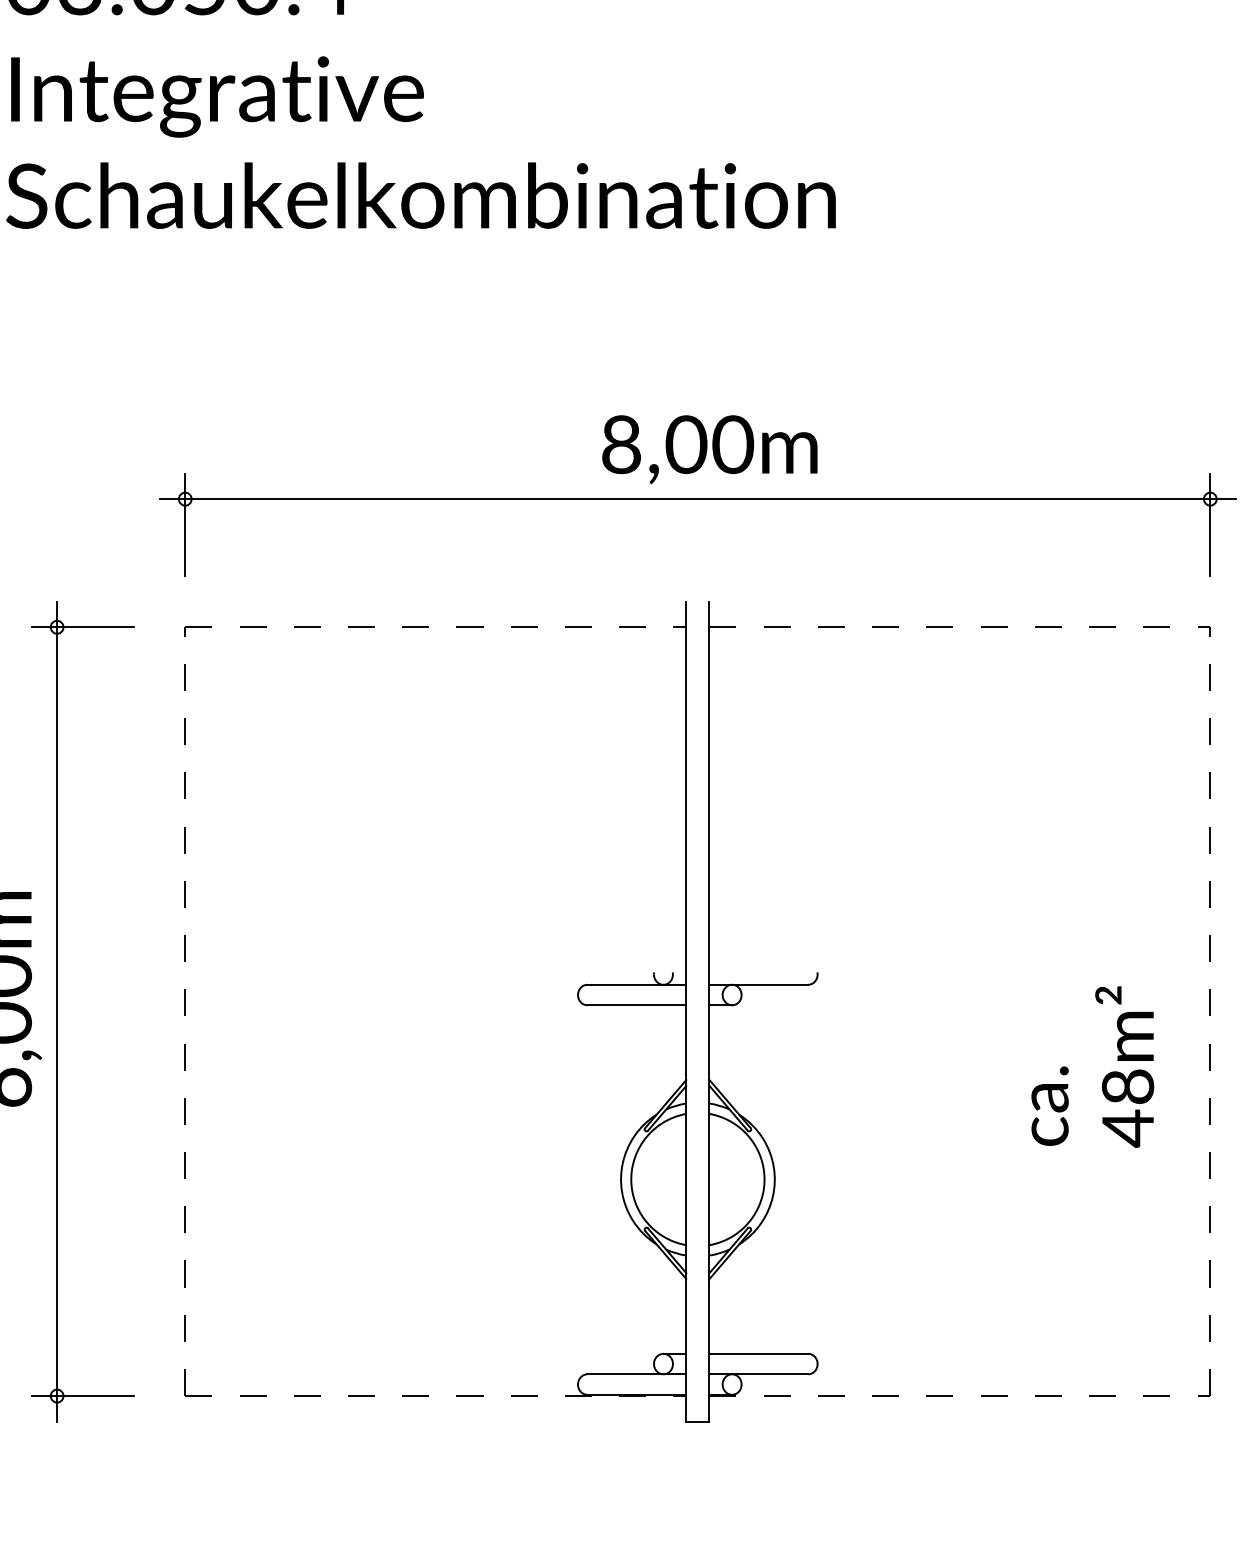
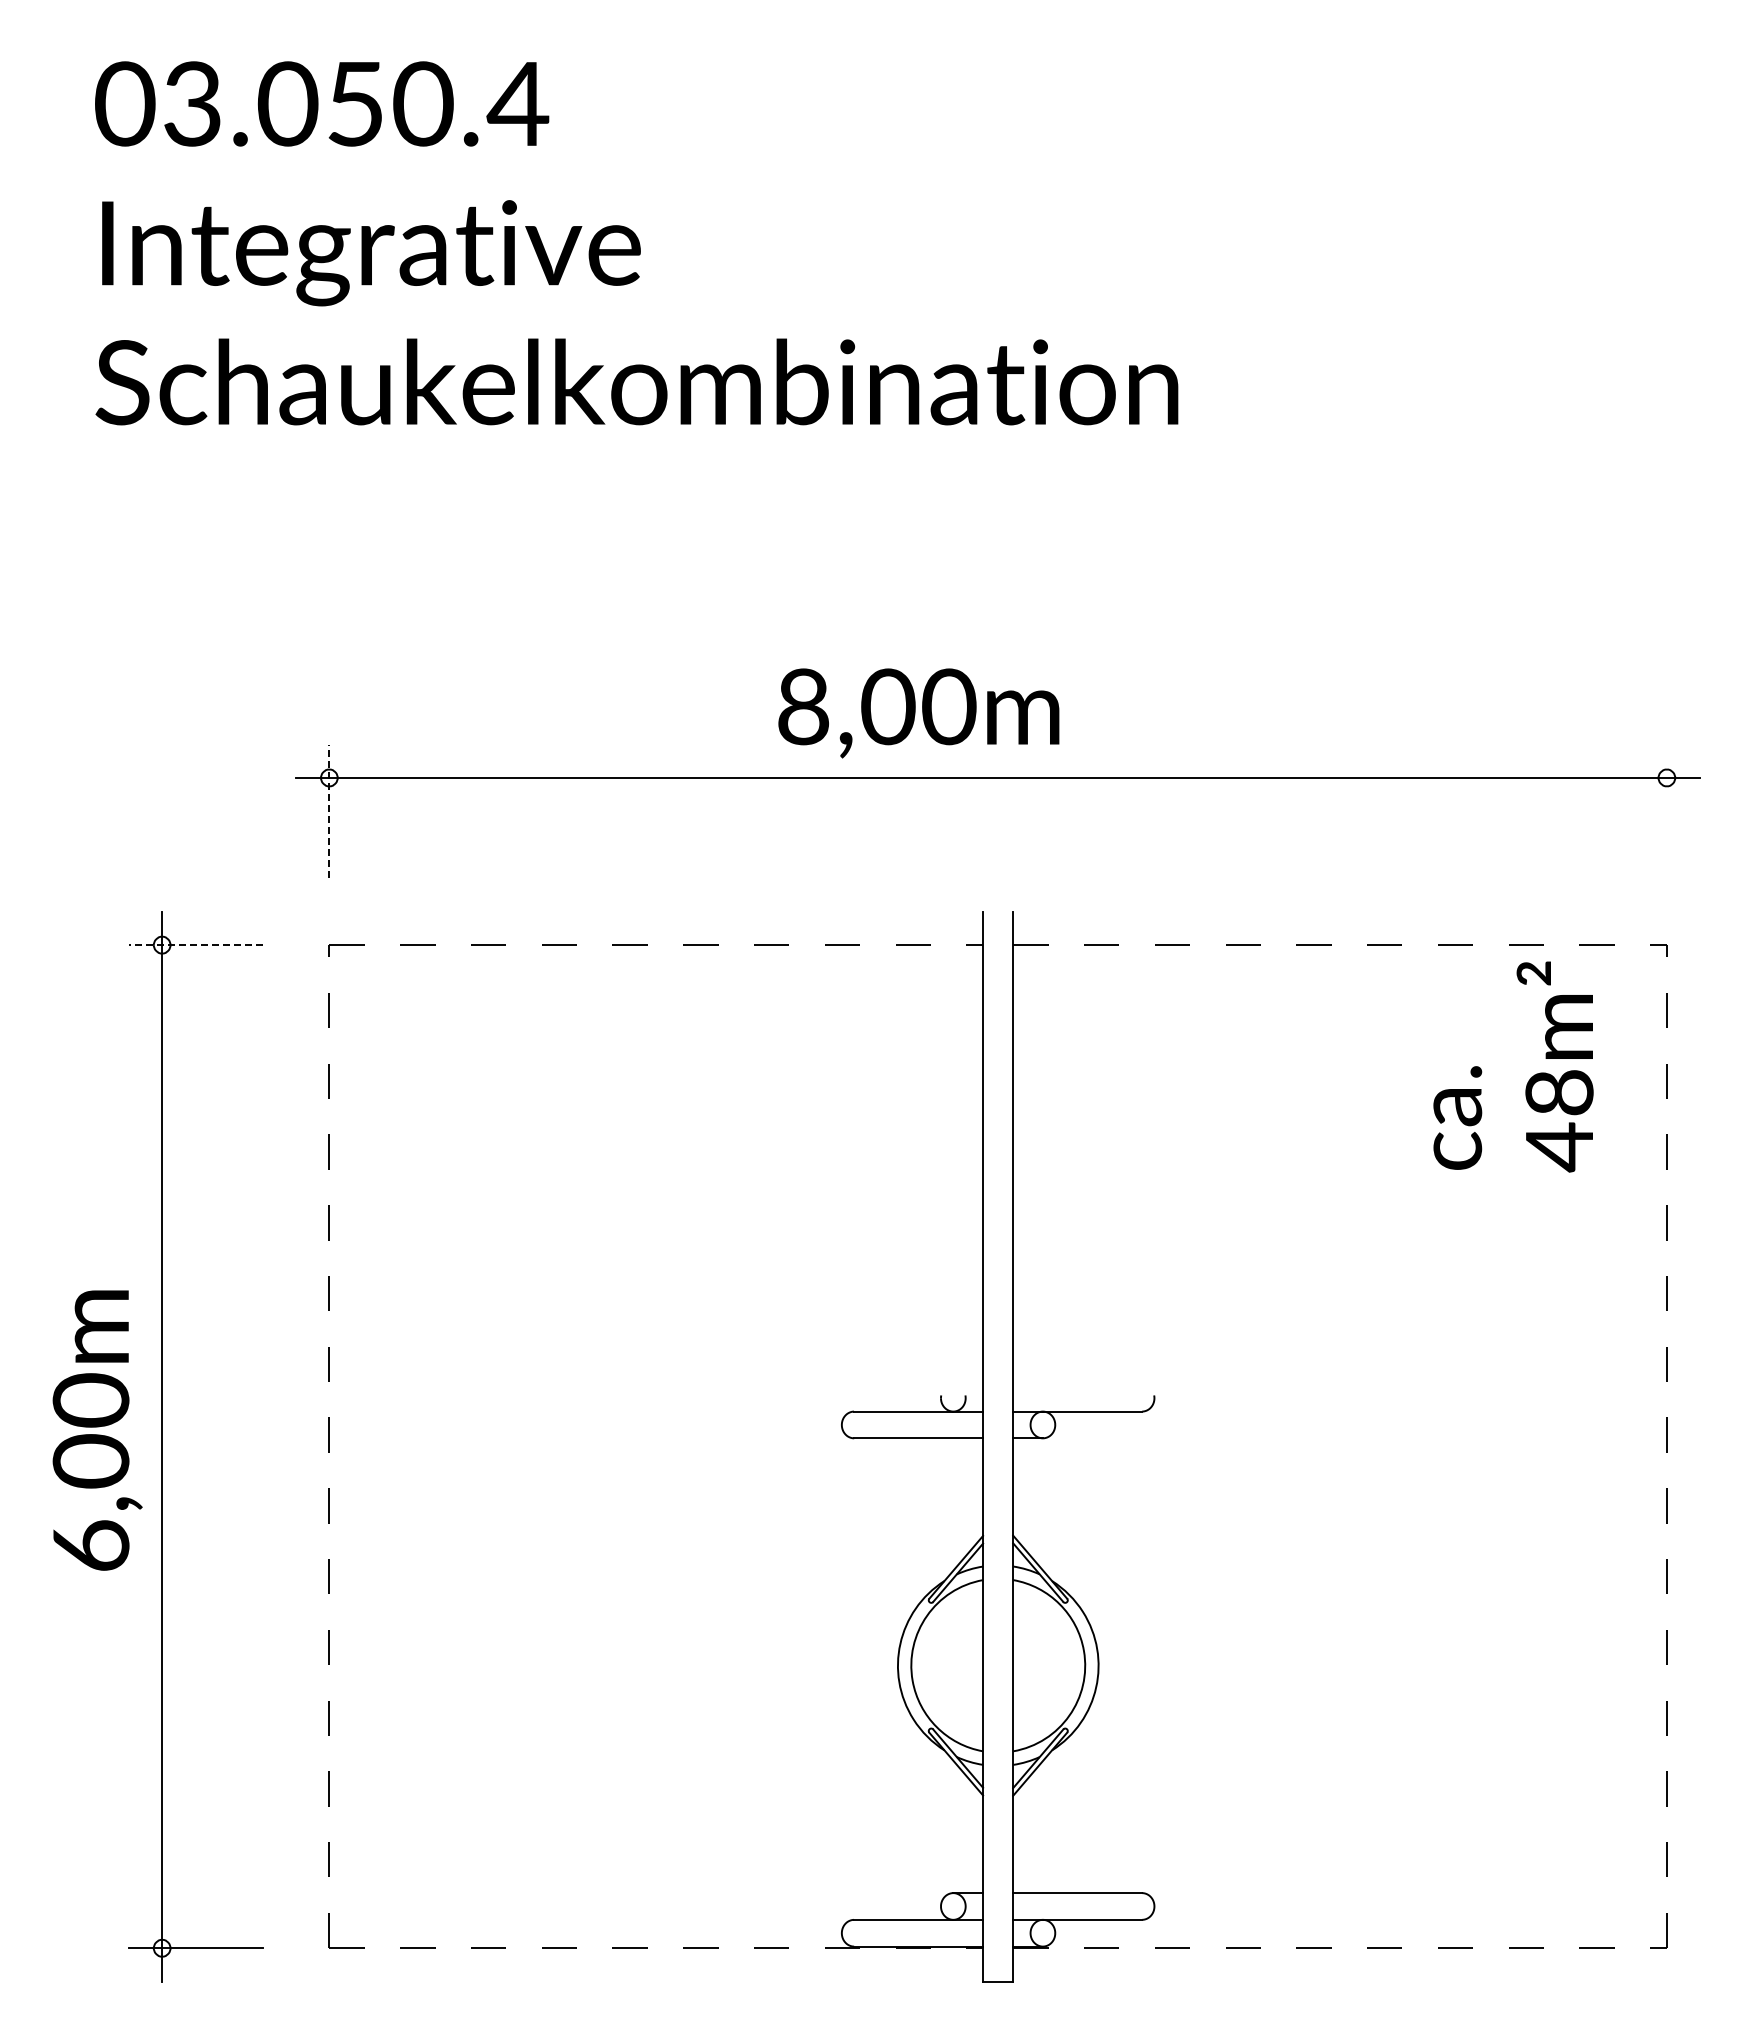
text: (709, 449) -> (918, 713), moved
line: (185, 524) -> (329, 811), solid -> dashed
line: (1210, 524) -> (1666, 811), removed
line: (82, 627) -> (195, 945), solid -> dashed
text: (1092, 1066) -> (1513, 1066), moved

